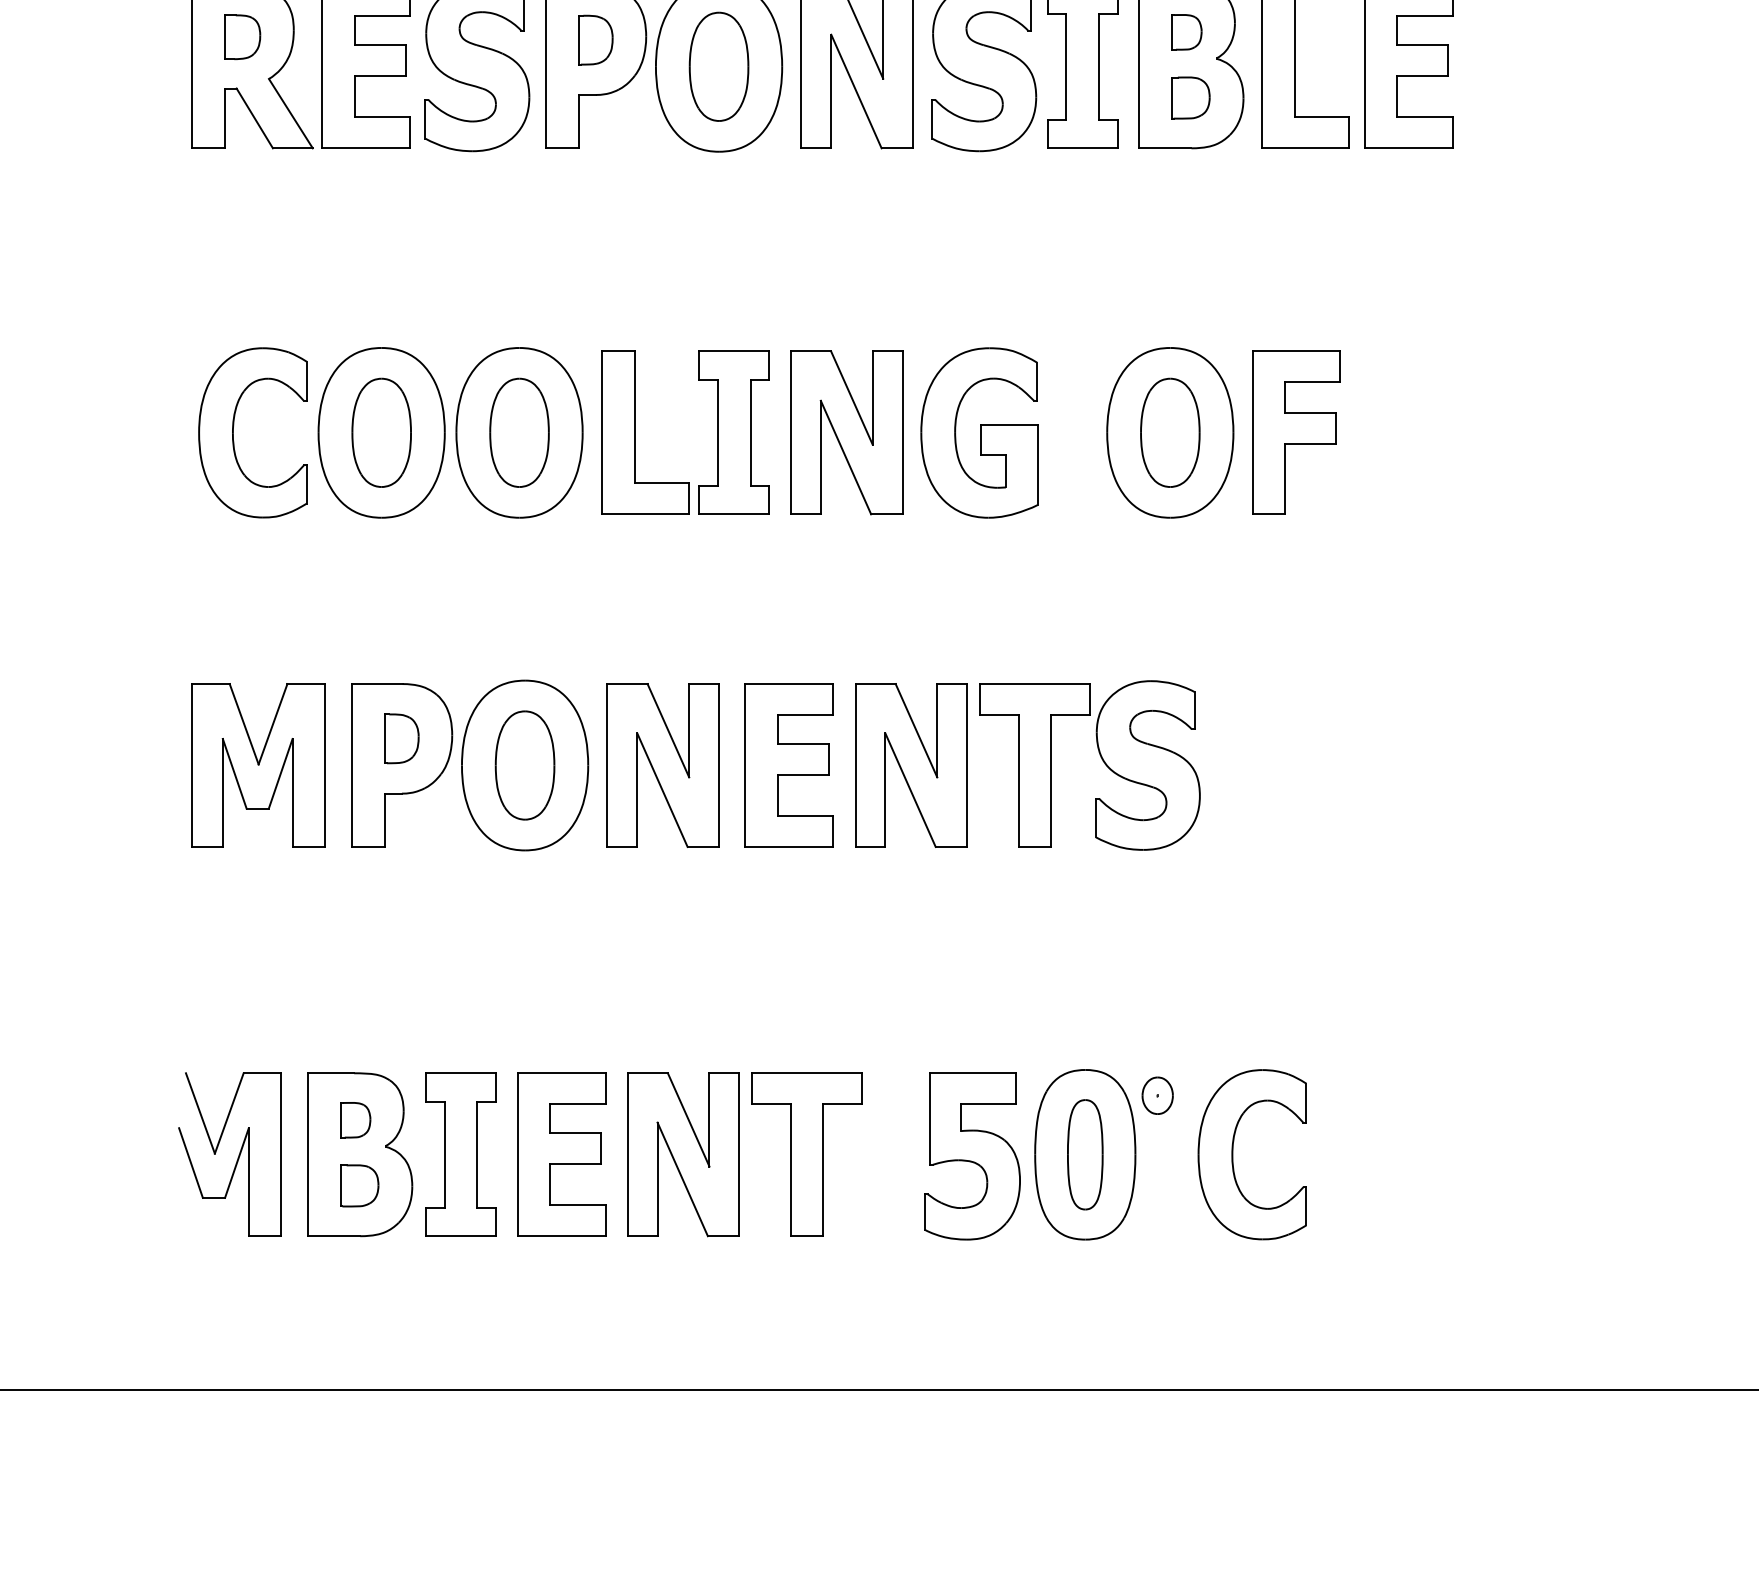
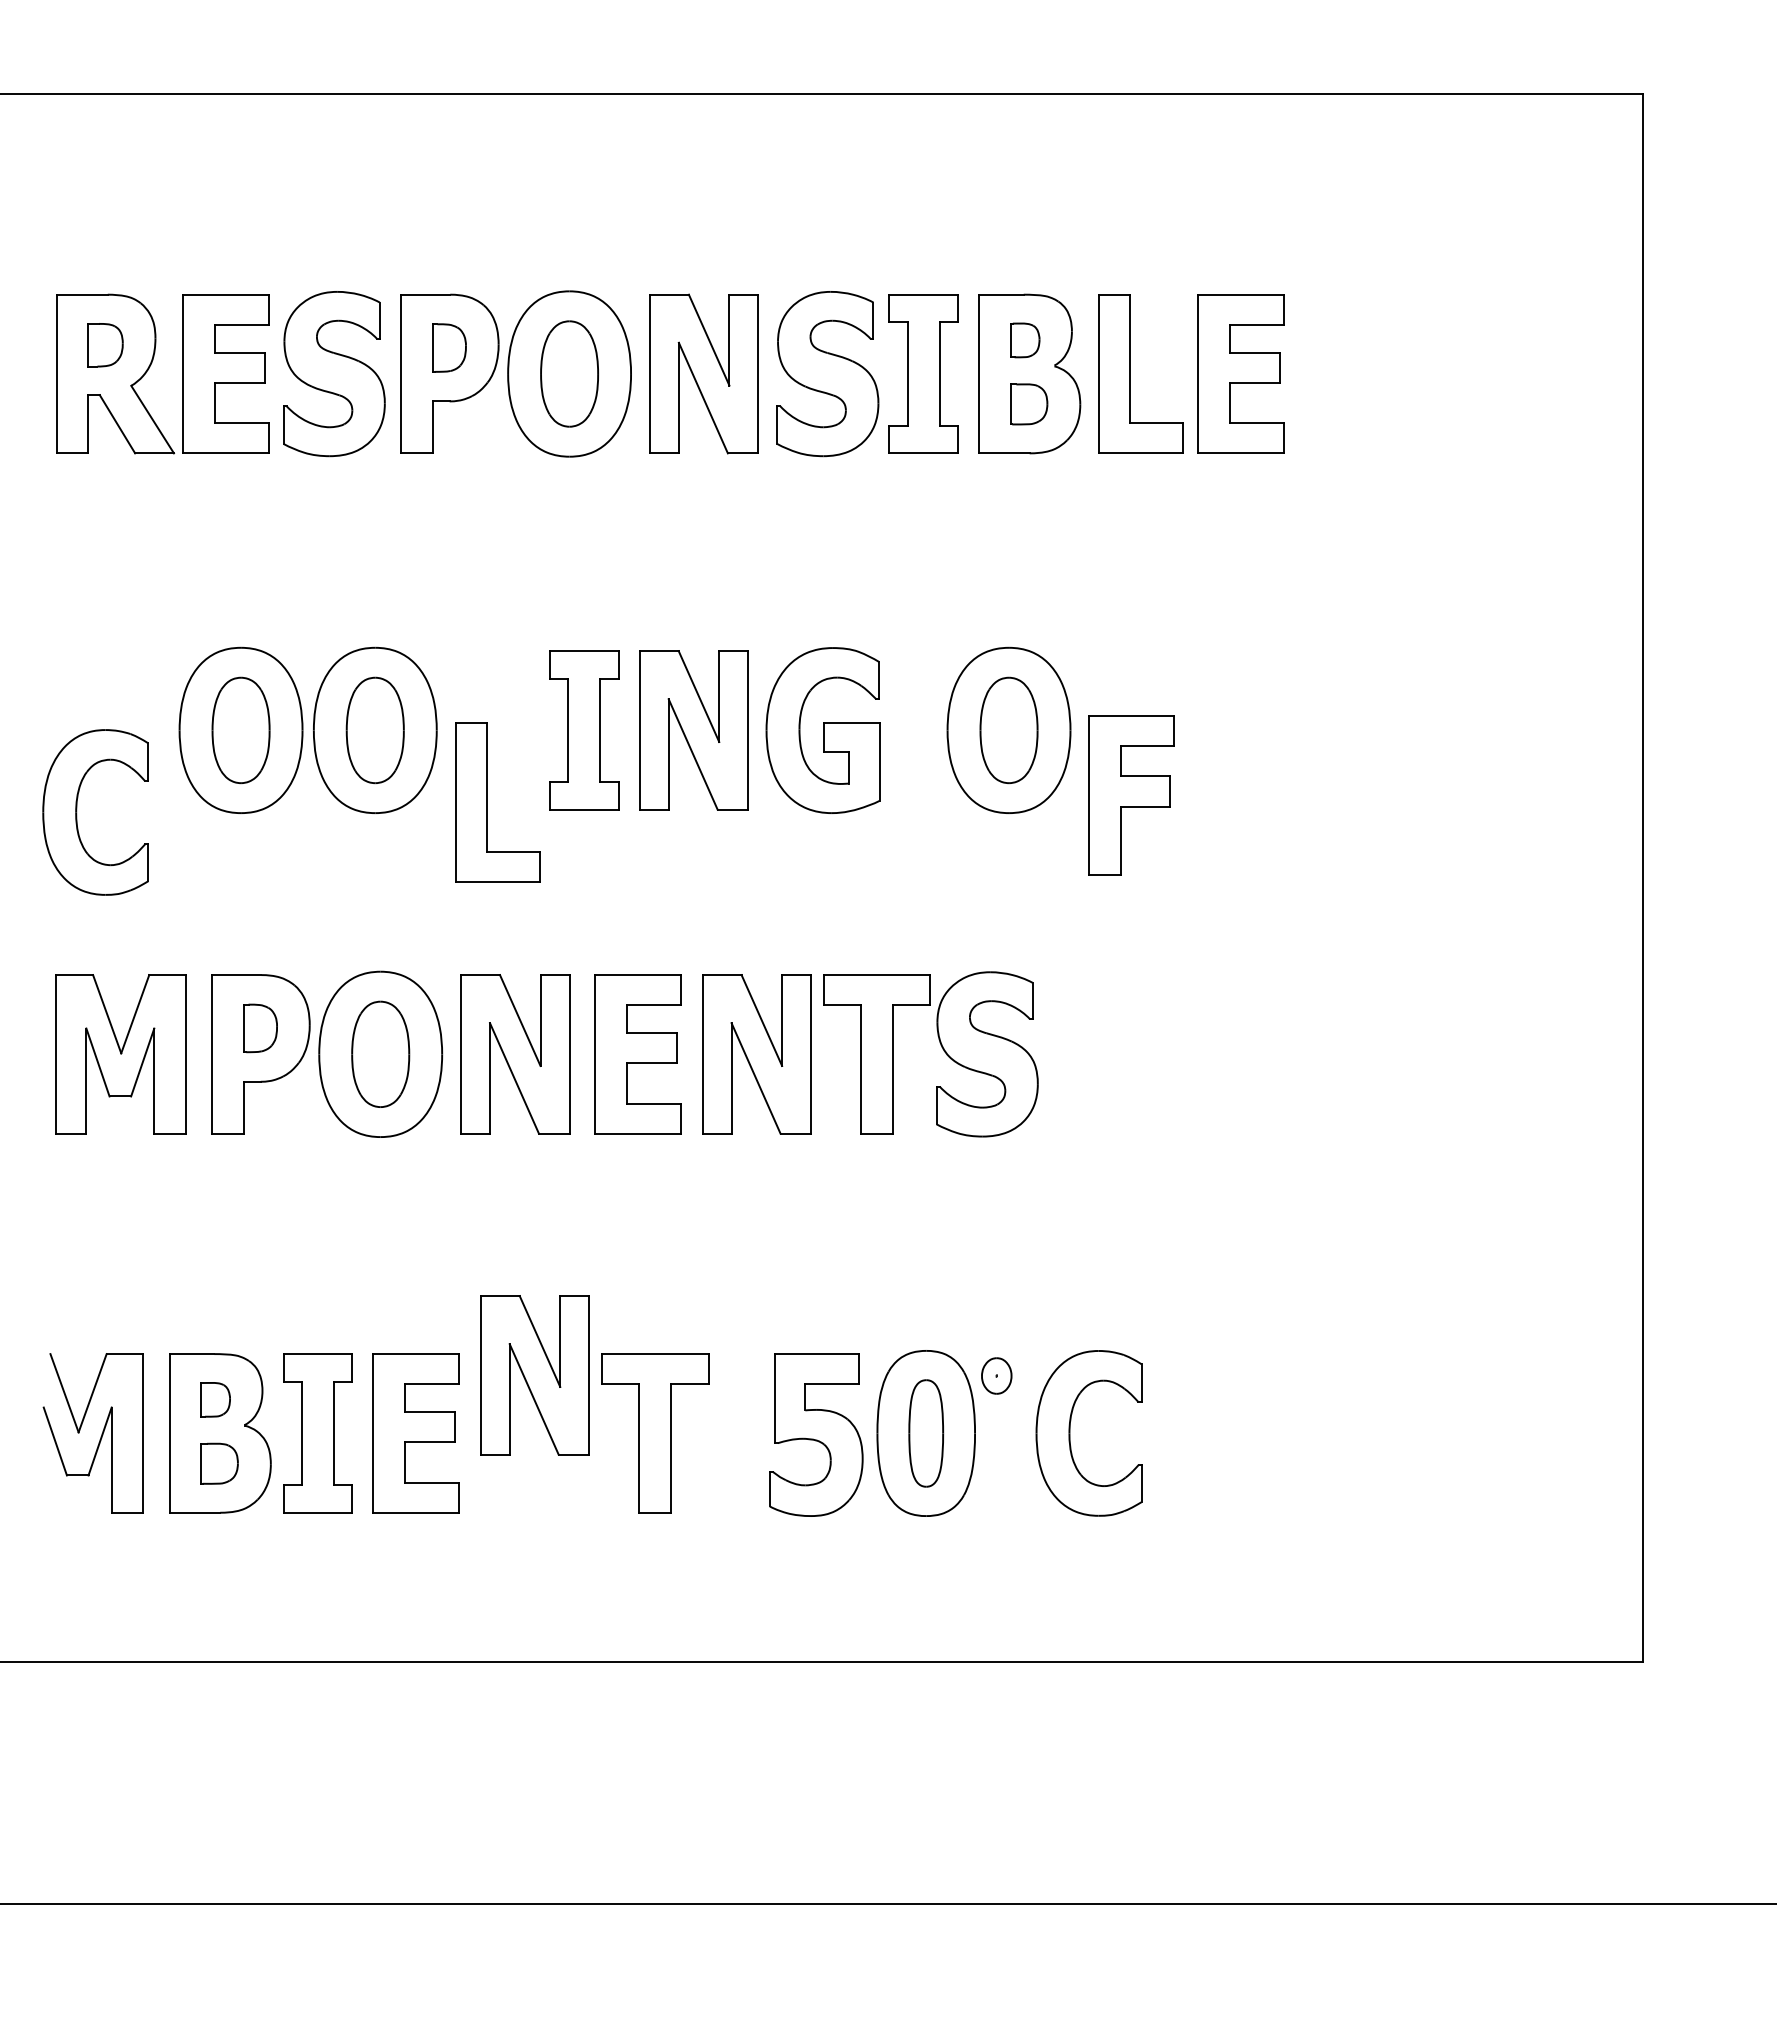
part: (234, 432) -> (77, 812), moved
part: (634, 432) -> (487, 802), moved
part: (1296, 432) -> (1131, 795), moved
part: (683, 1154) -> (534, 1375), moved

